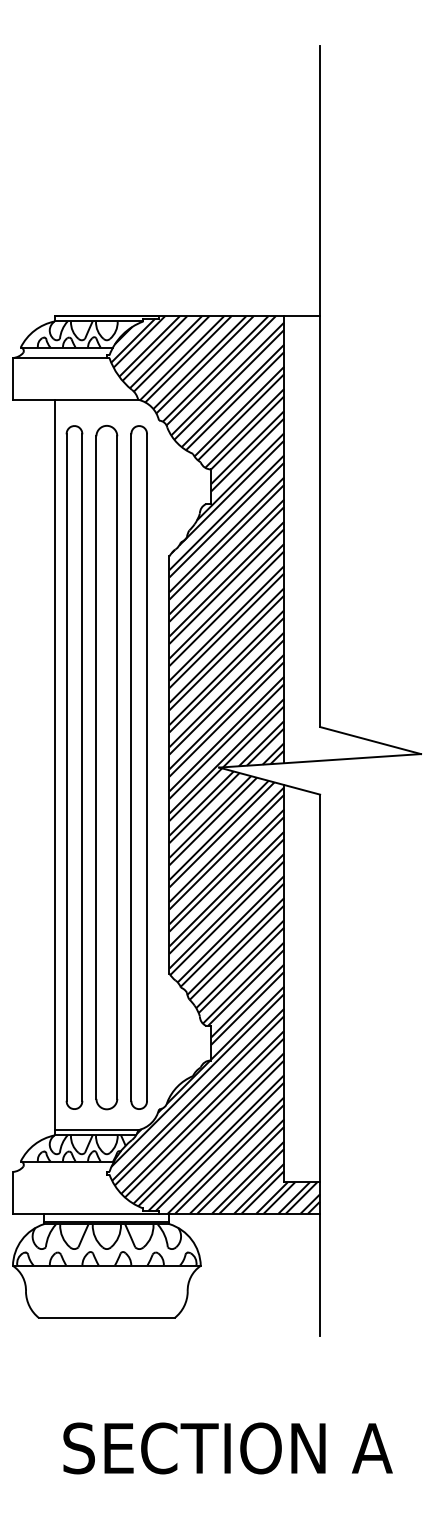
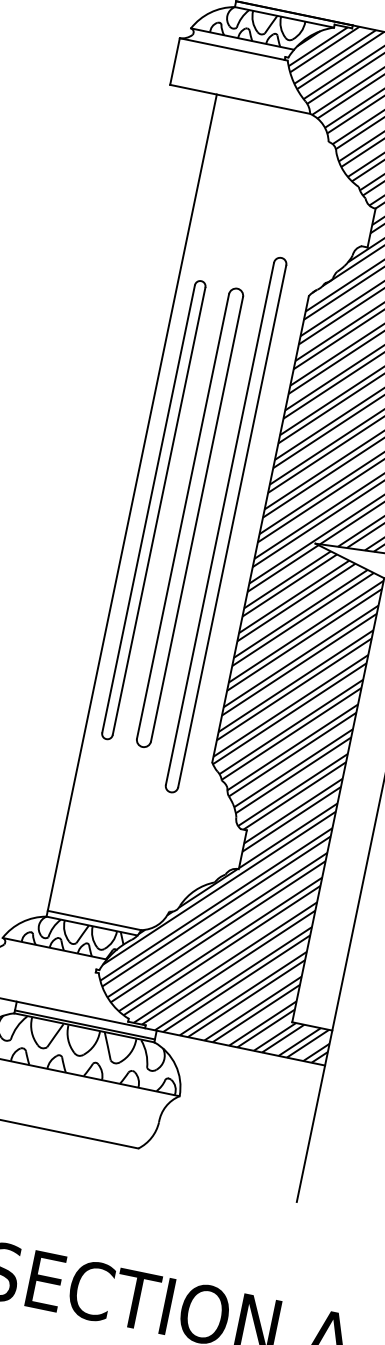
part: (74, 767) -> (153, 510), size x0.6
part: (106, 767) -> (189, 517), size x0.6
part: (138, 767) -> (225, 524), size x0.7

